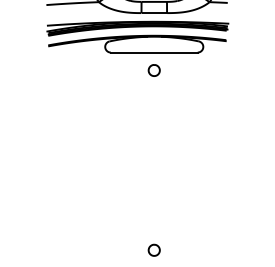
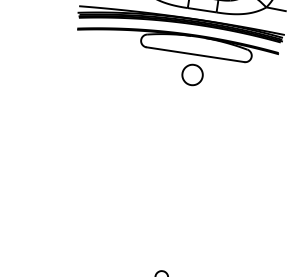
part: (153, 70) -> (191, 74), size x1.6

